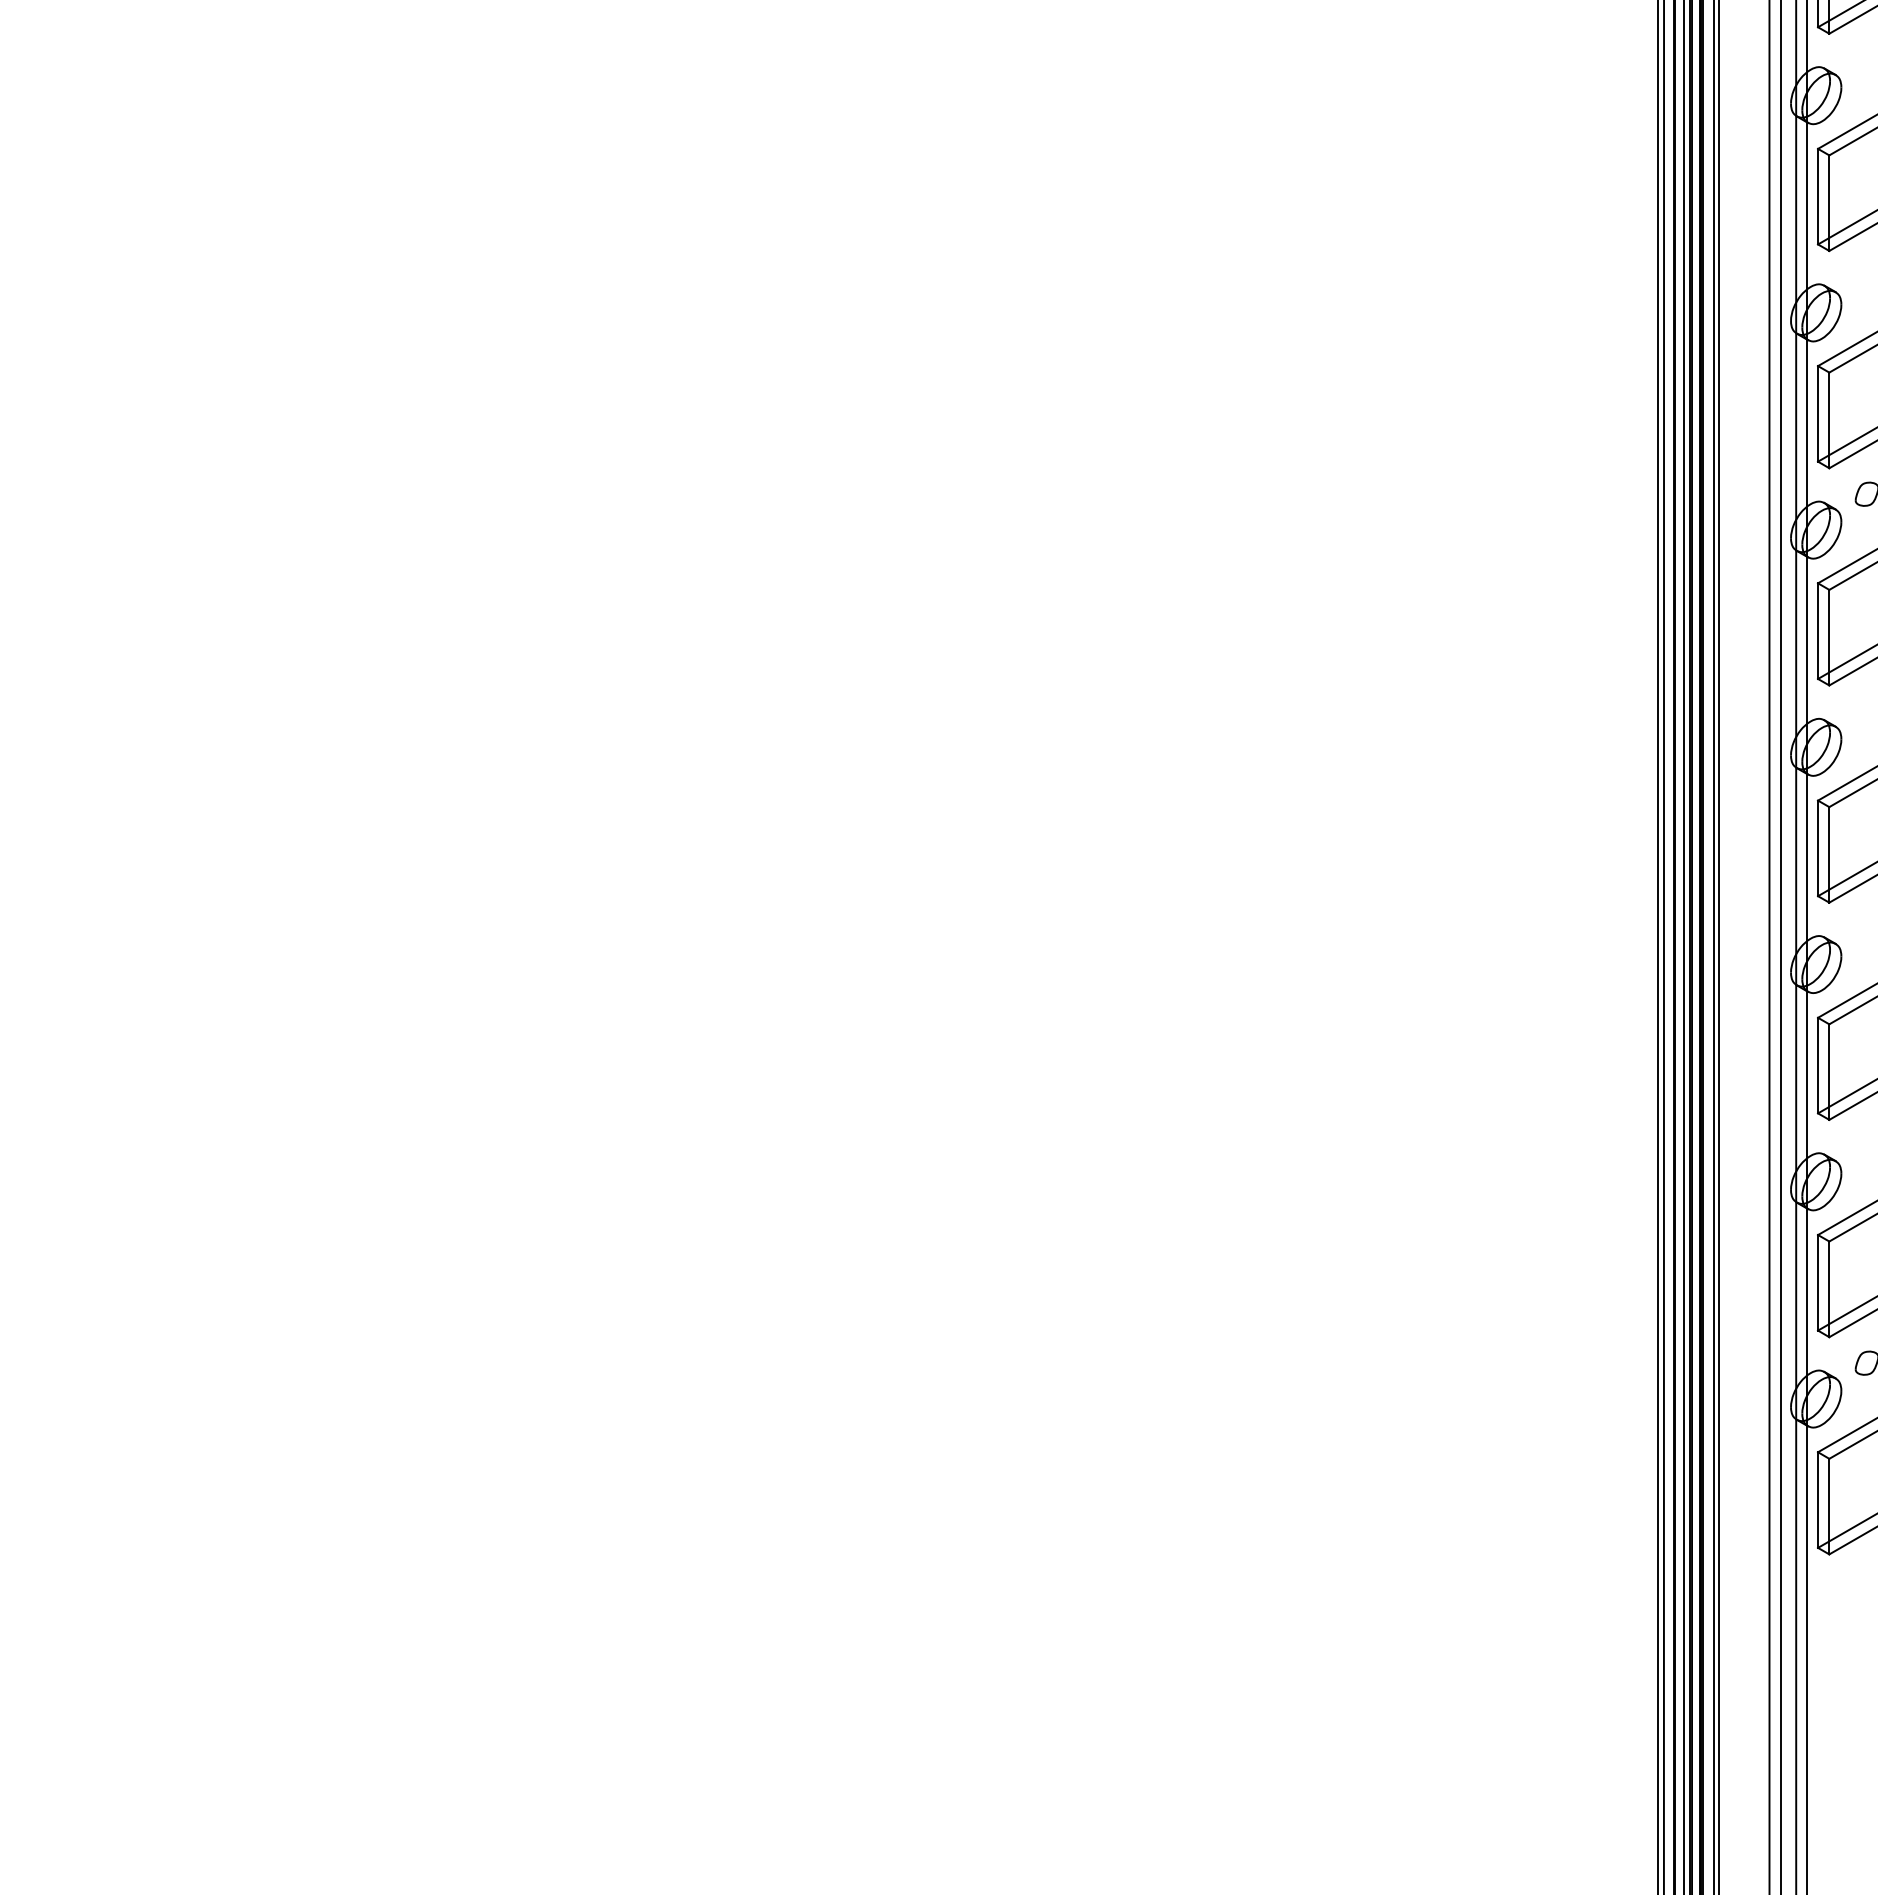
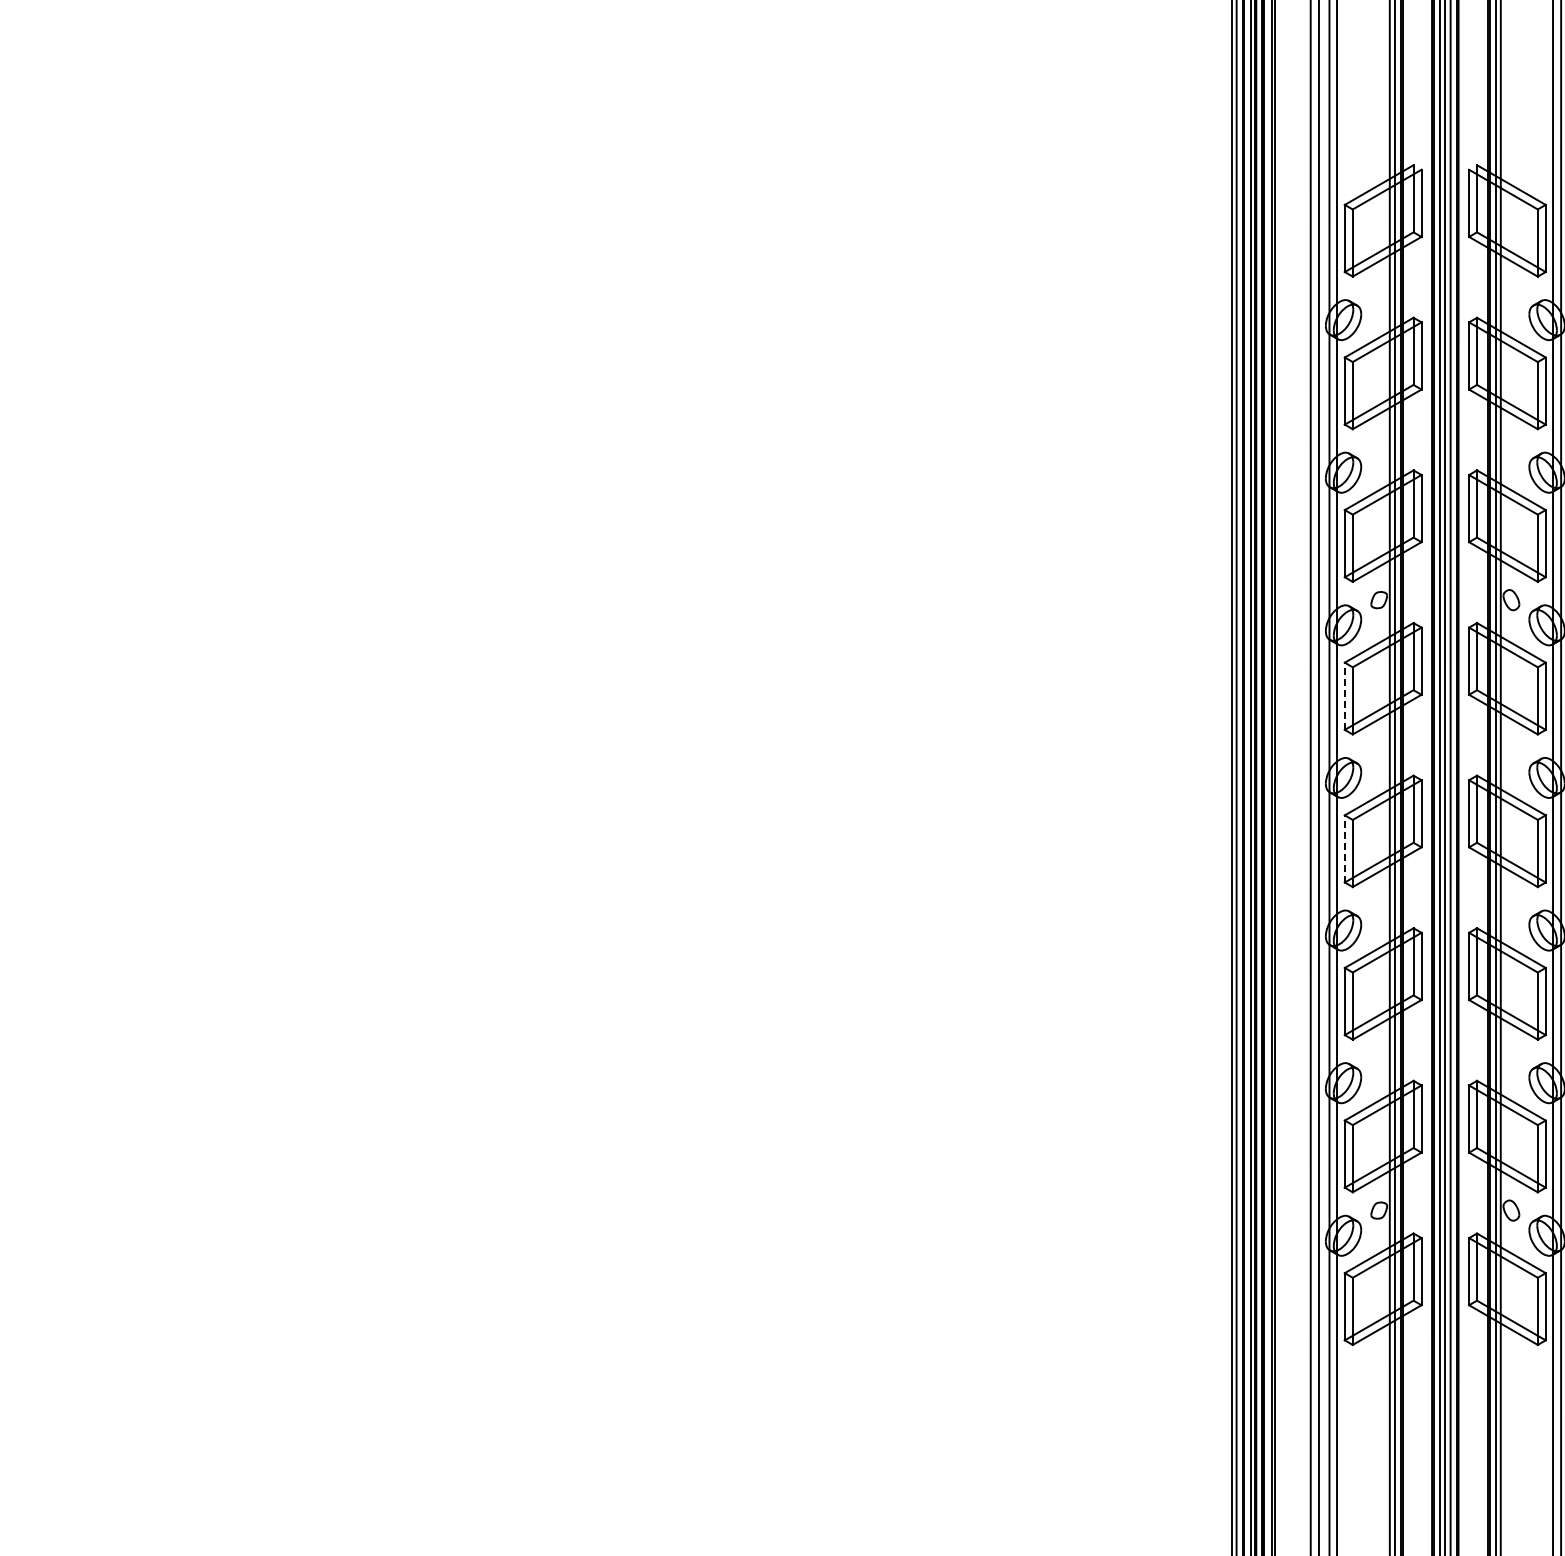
line: (1817, 631) -> (1344, 696), solid -> dashed
line: (1817, 847) -> (1344, 848), solid -> dashed

